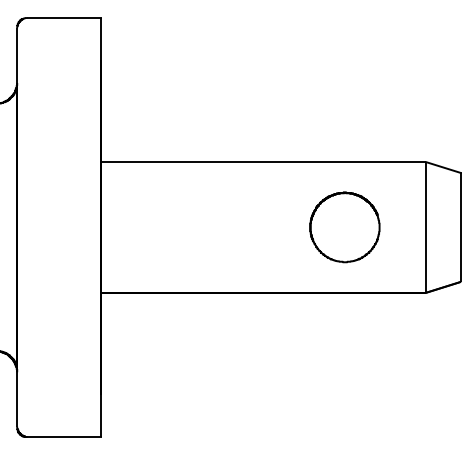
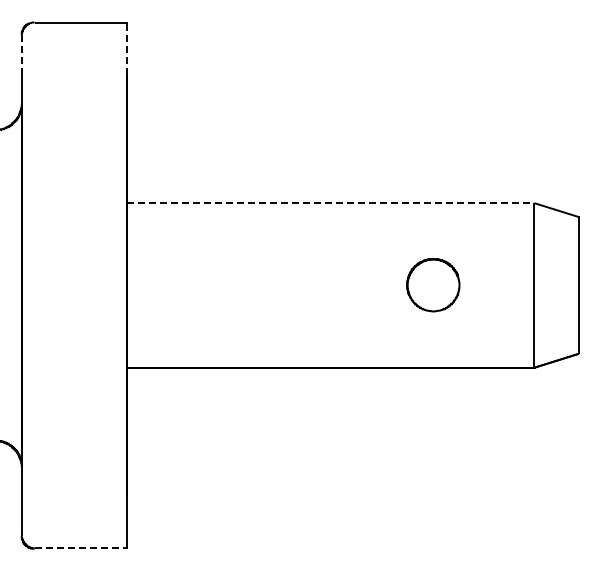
line: (100, 38) -> (126, 48), solid -> dashed
line: (16, 44) -> (21, 55), solid -> dashed
line: (263, 162) -> (330, 203), solid -> dashed
part: (345, 226) -> (433, 284), size x0.6
line: (64, 436) -> (81, 548), solid -> dashed

